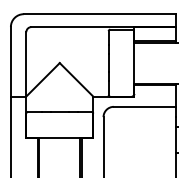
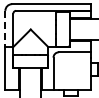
line: (11, 62) -> (5, 29), solid -> dashed

